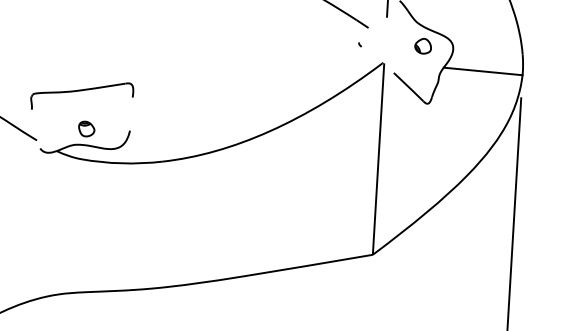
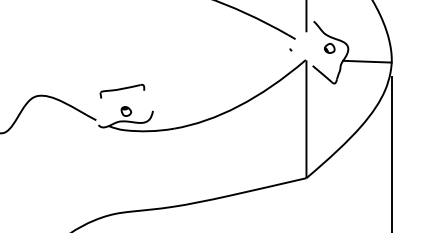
part: (82, 96) -> (122, 91), size x0.7

